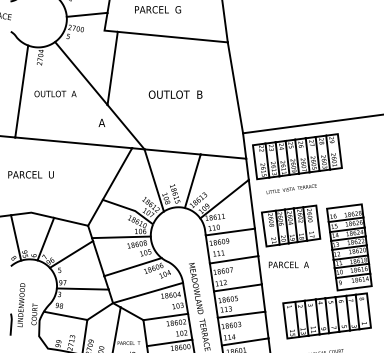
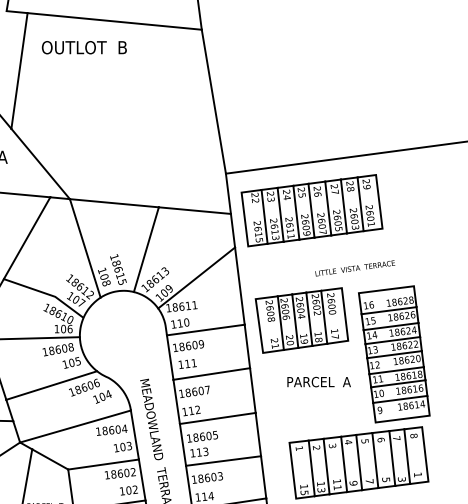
text: (175, 94) -> (84, 47), moved
text: (291, 189) -> (354, 269), moved
text: (288, 264) -> (318, 381), moved

